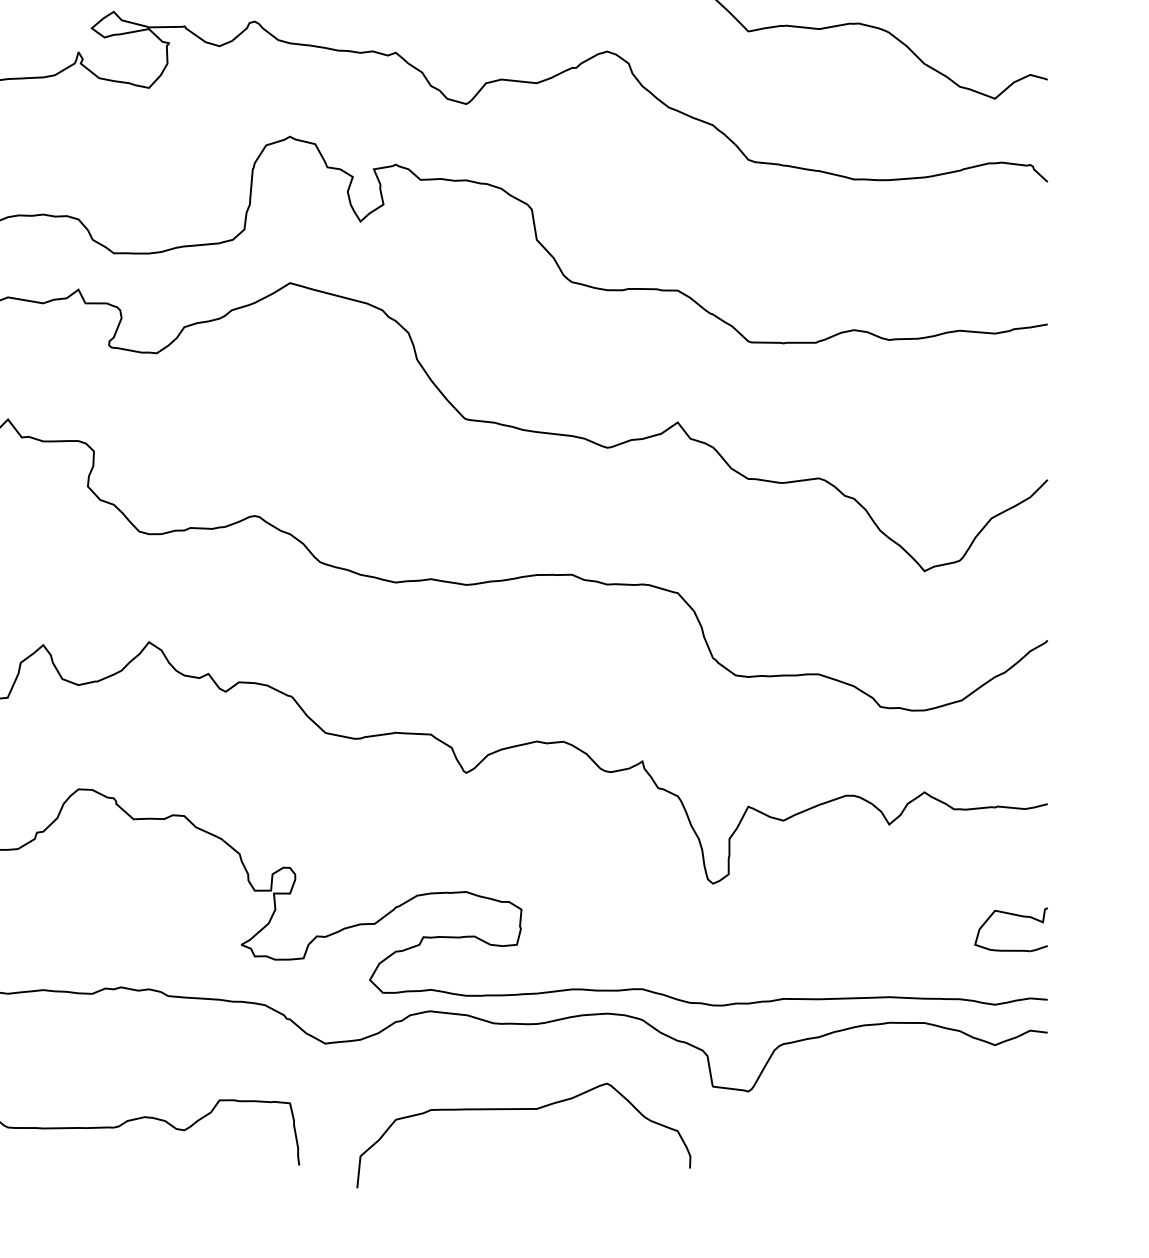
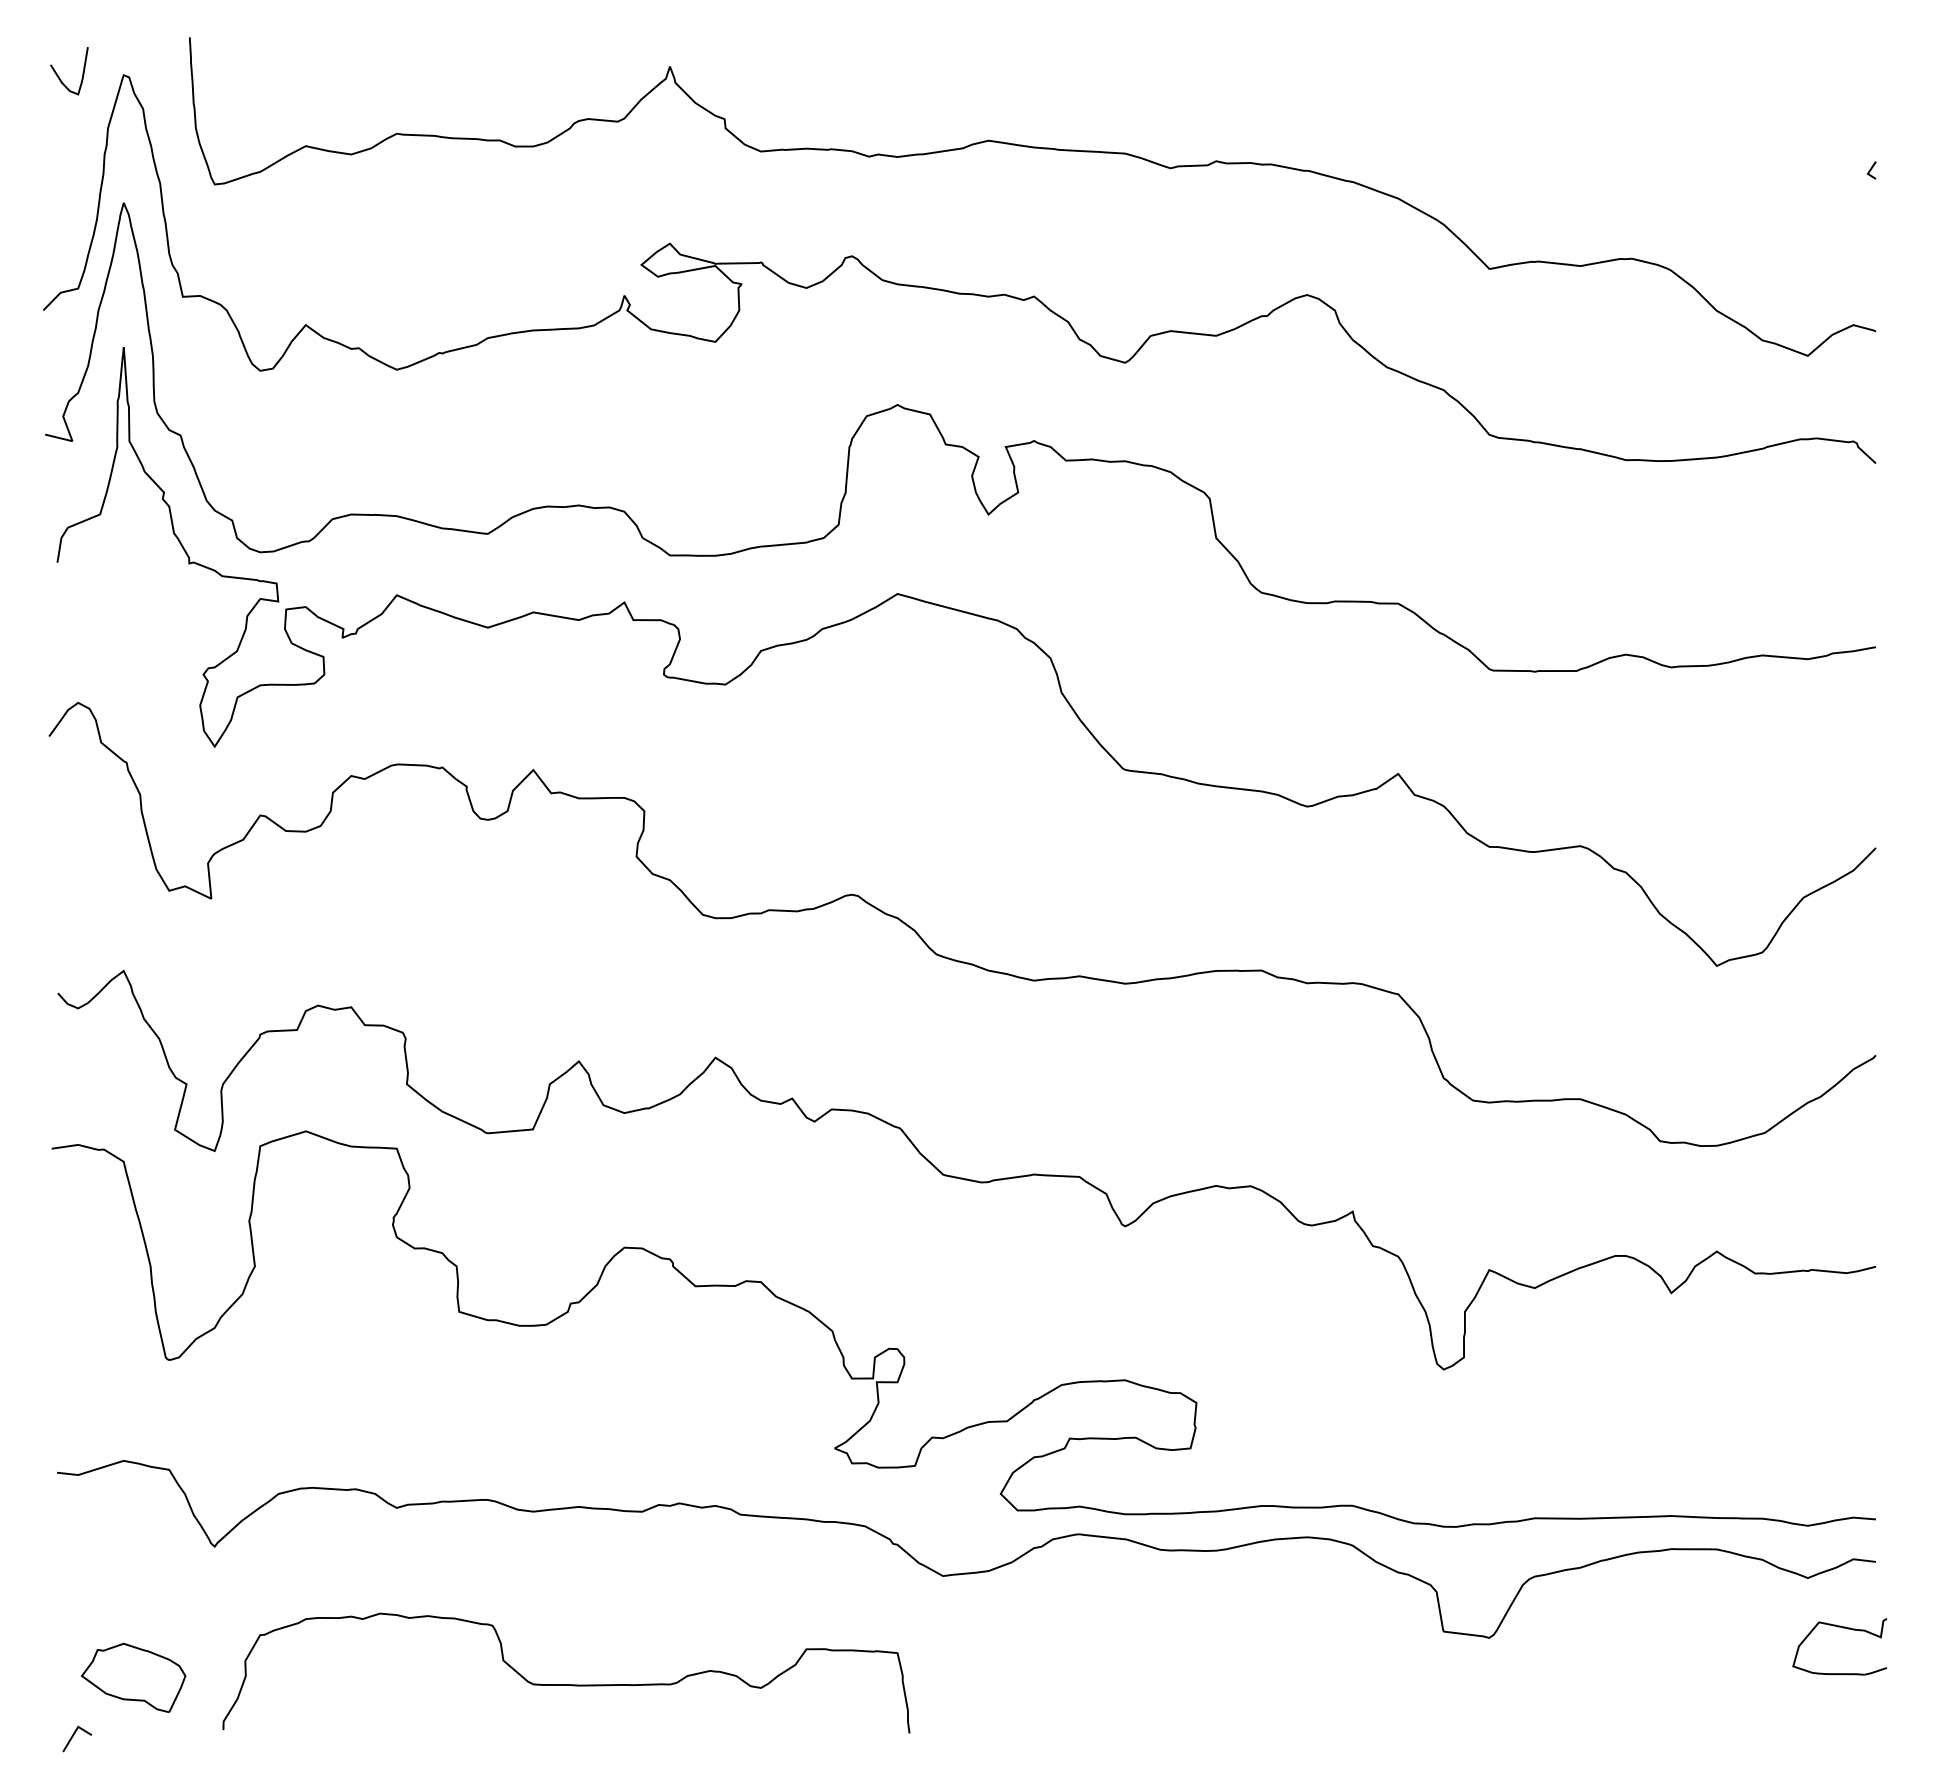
part: (1013, 915) -> (1842, 1628), moved
curve: (523, 1109) -> (1199, 1661), removed

